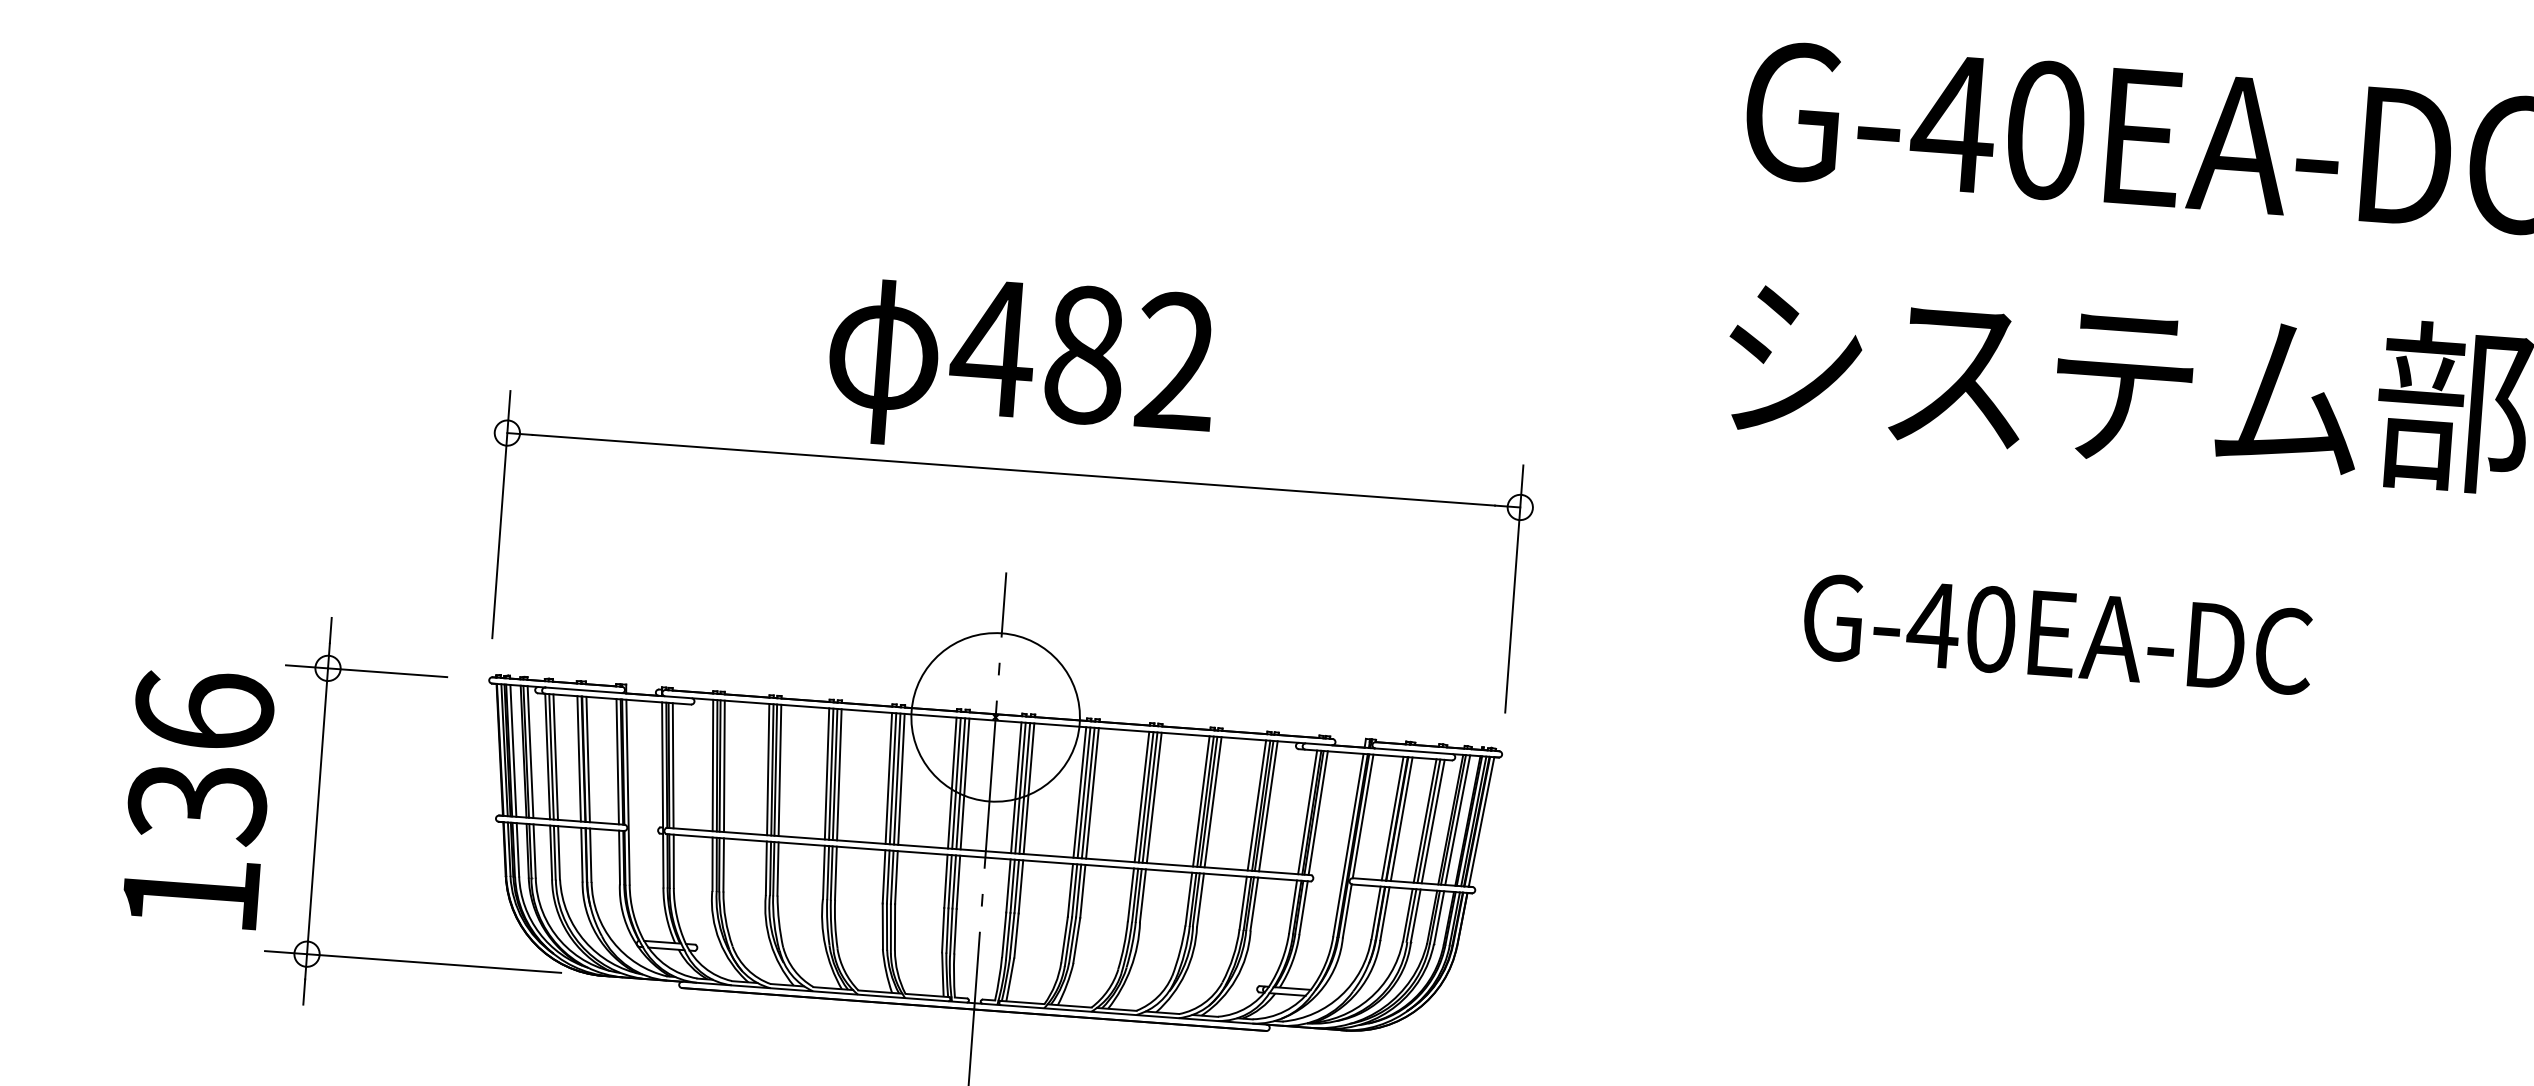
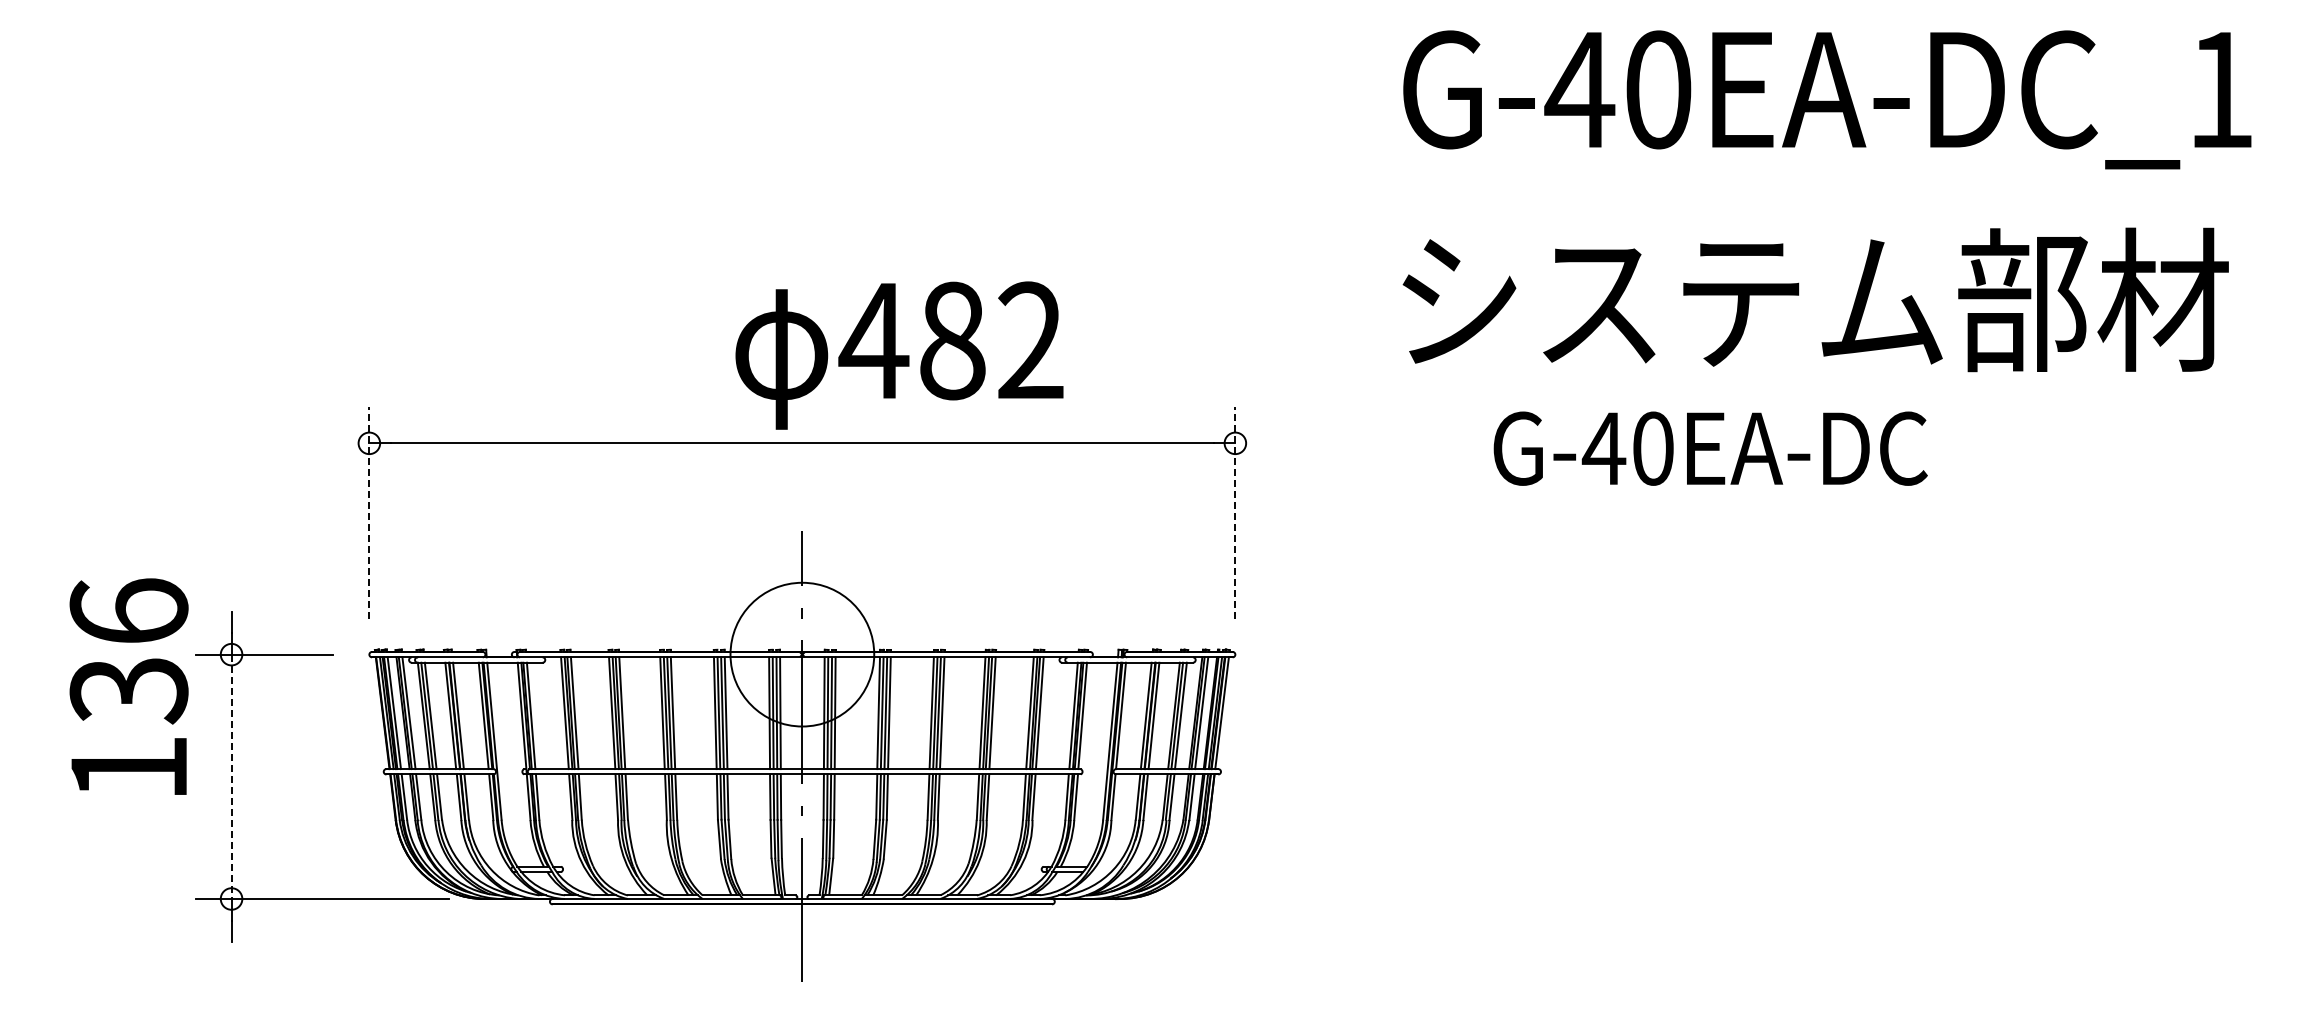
text: (1021, 367) -> (899, 355), moved
line: (501, 515) -> (369, 513), solid -> dashed
line: (1514, 589) -> (1235, 513), solid -> dashed
text: (2057, 634) -> (1710, 448), moved
text: (197, 798) -> (128, 686), moved
line: (317, 812) -> (231, 777), solid -> dashed

